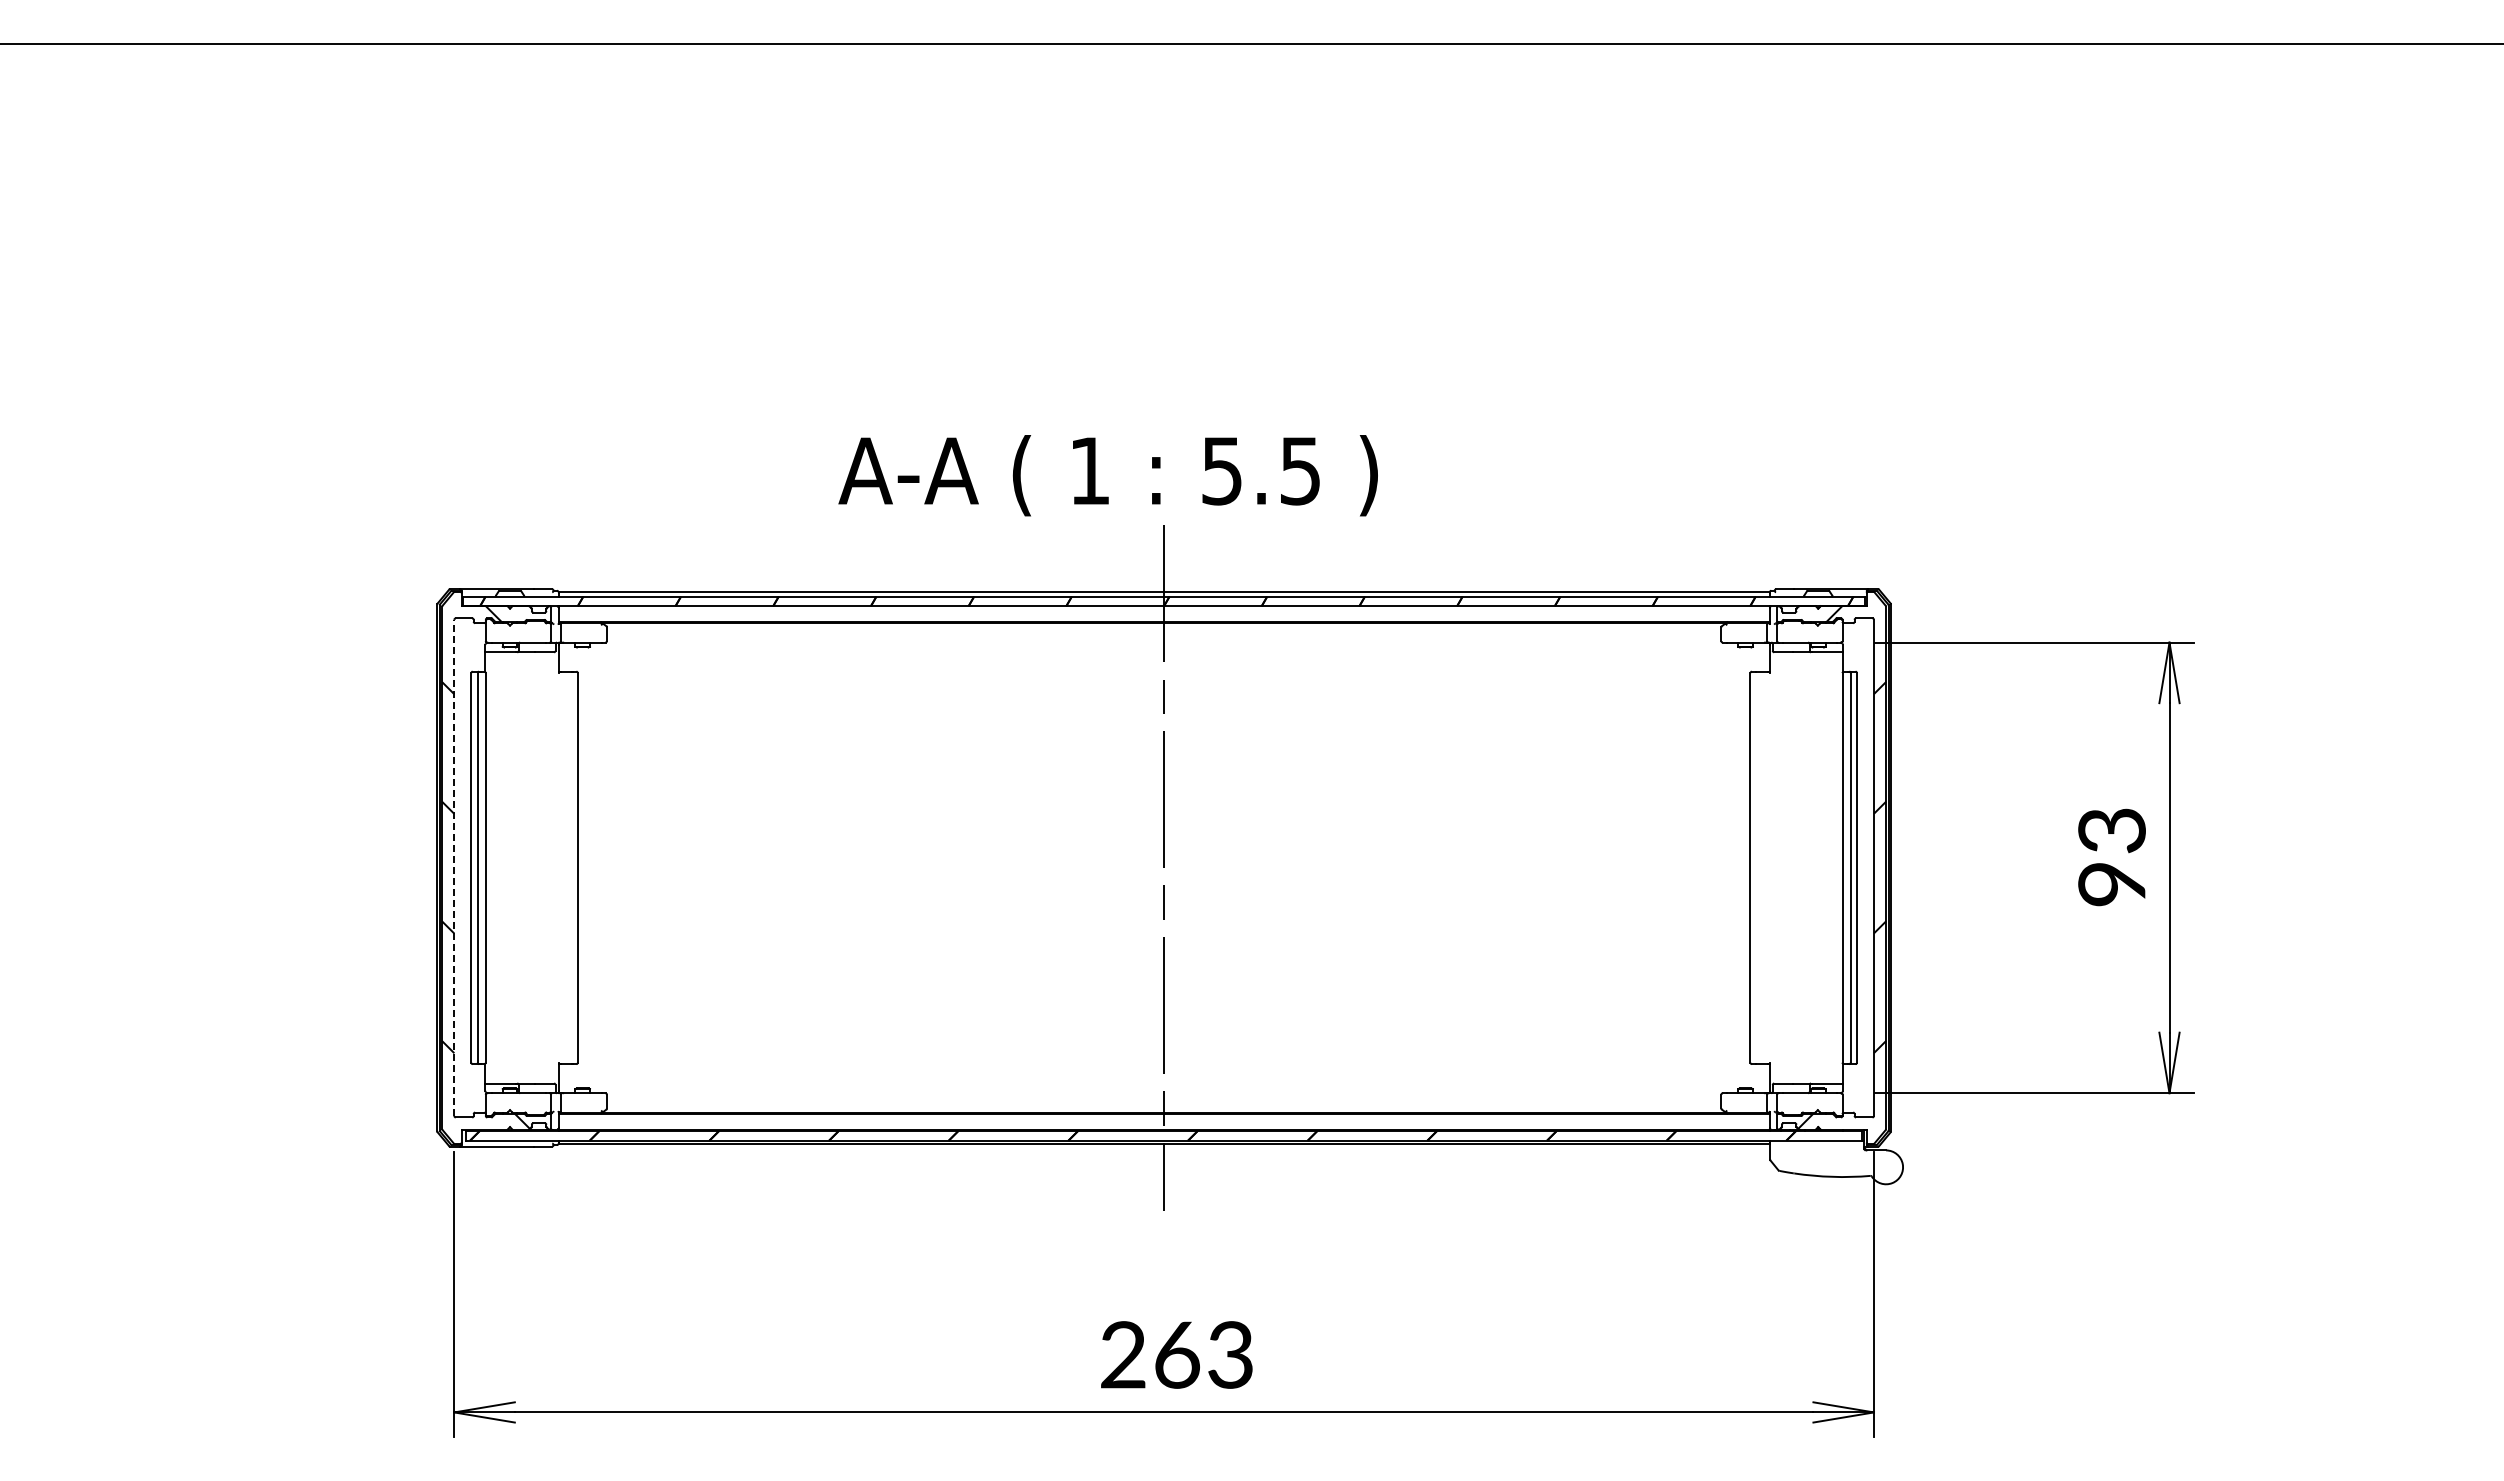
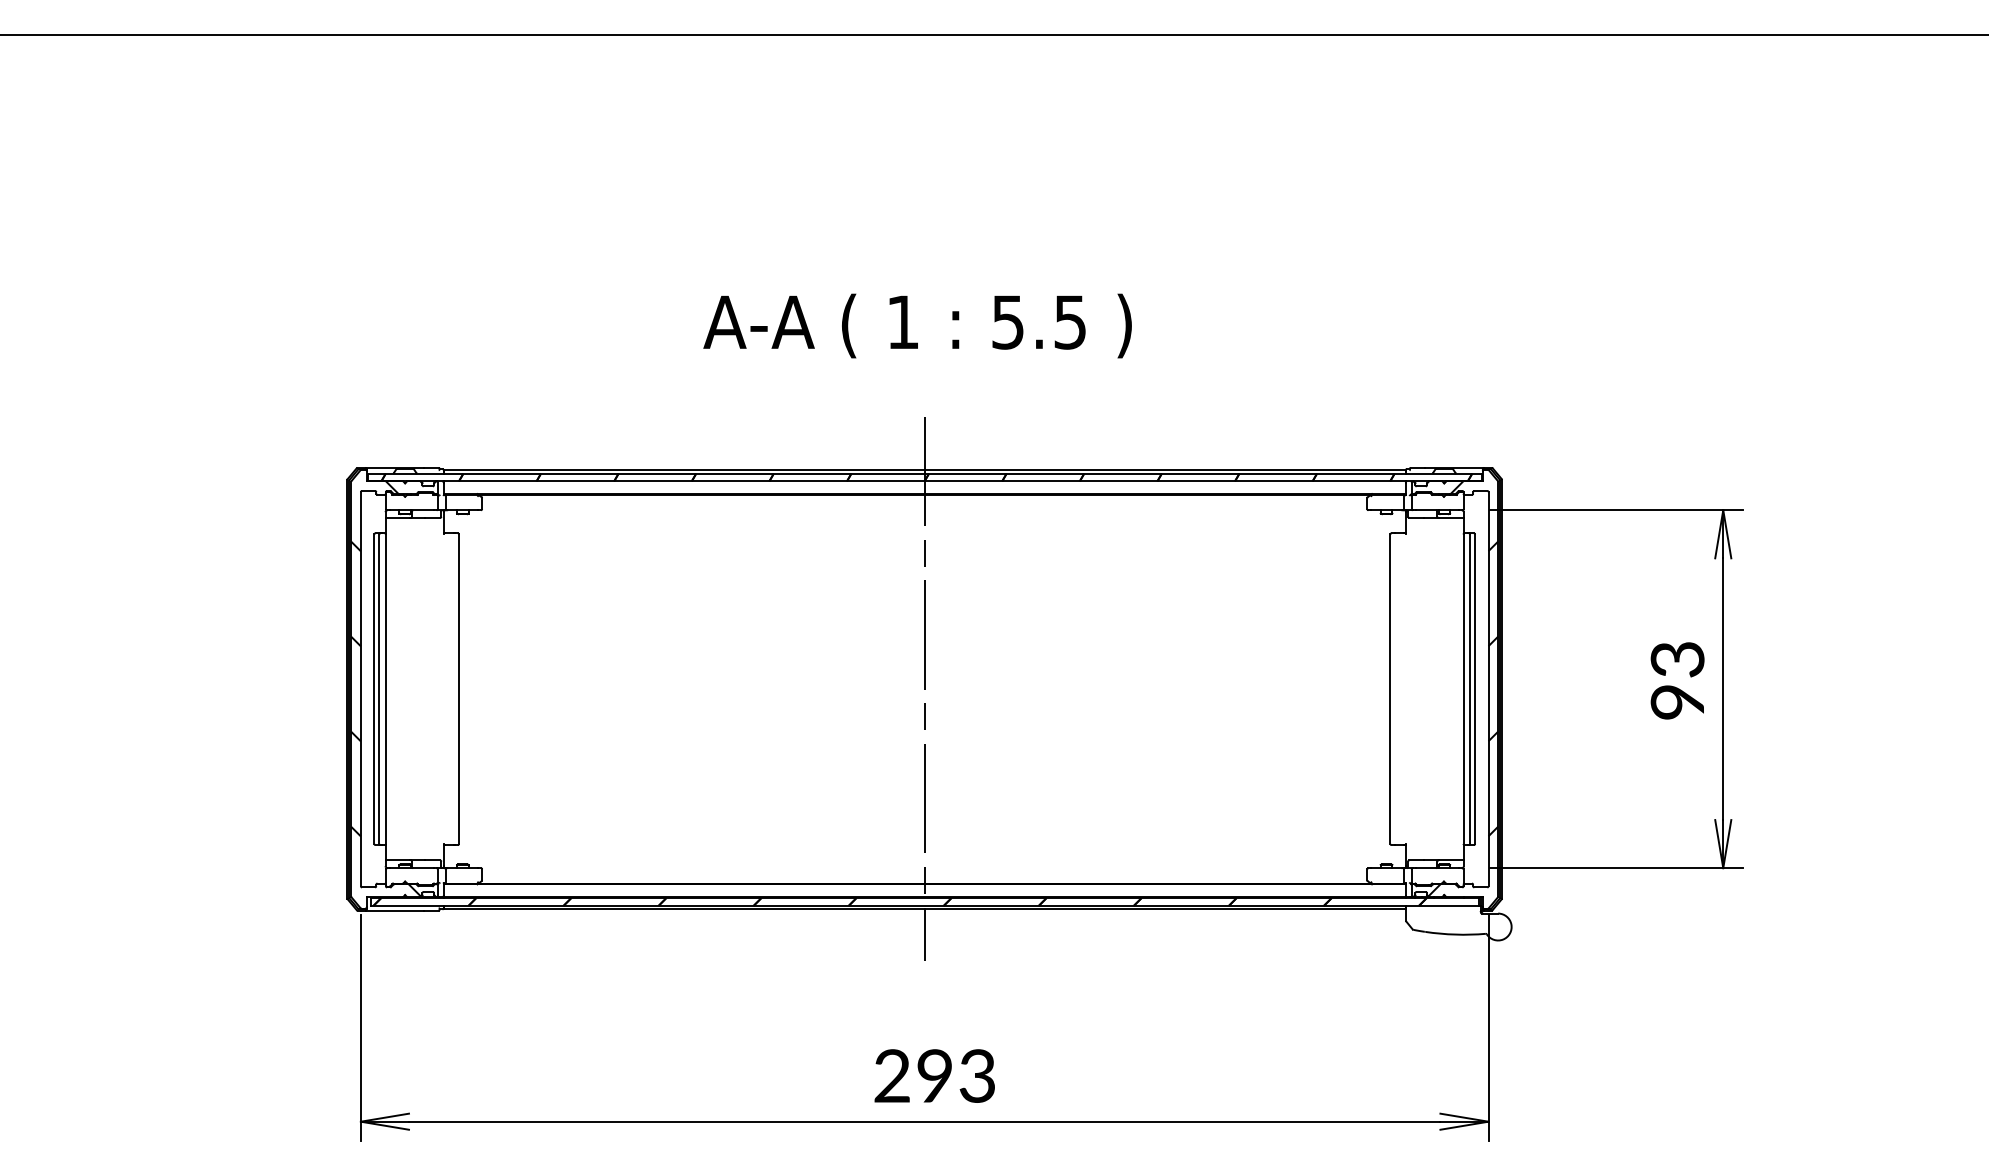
text: (1107, 475) -> (917, 325), moved
line: (454, 867) -> (361, 688), dashed -> solid
text: (1177, 1354) -> (935, 1075), 263 -> 293

